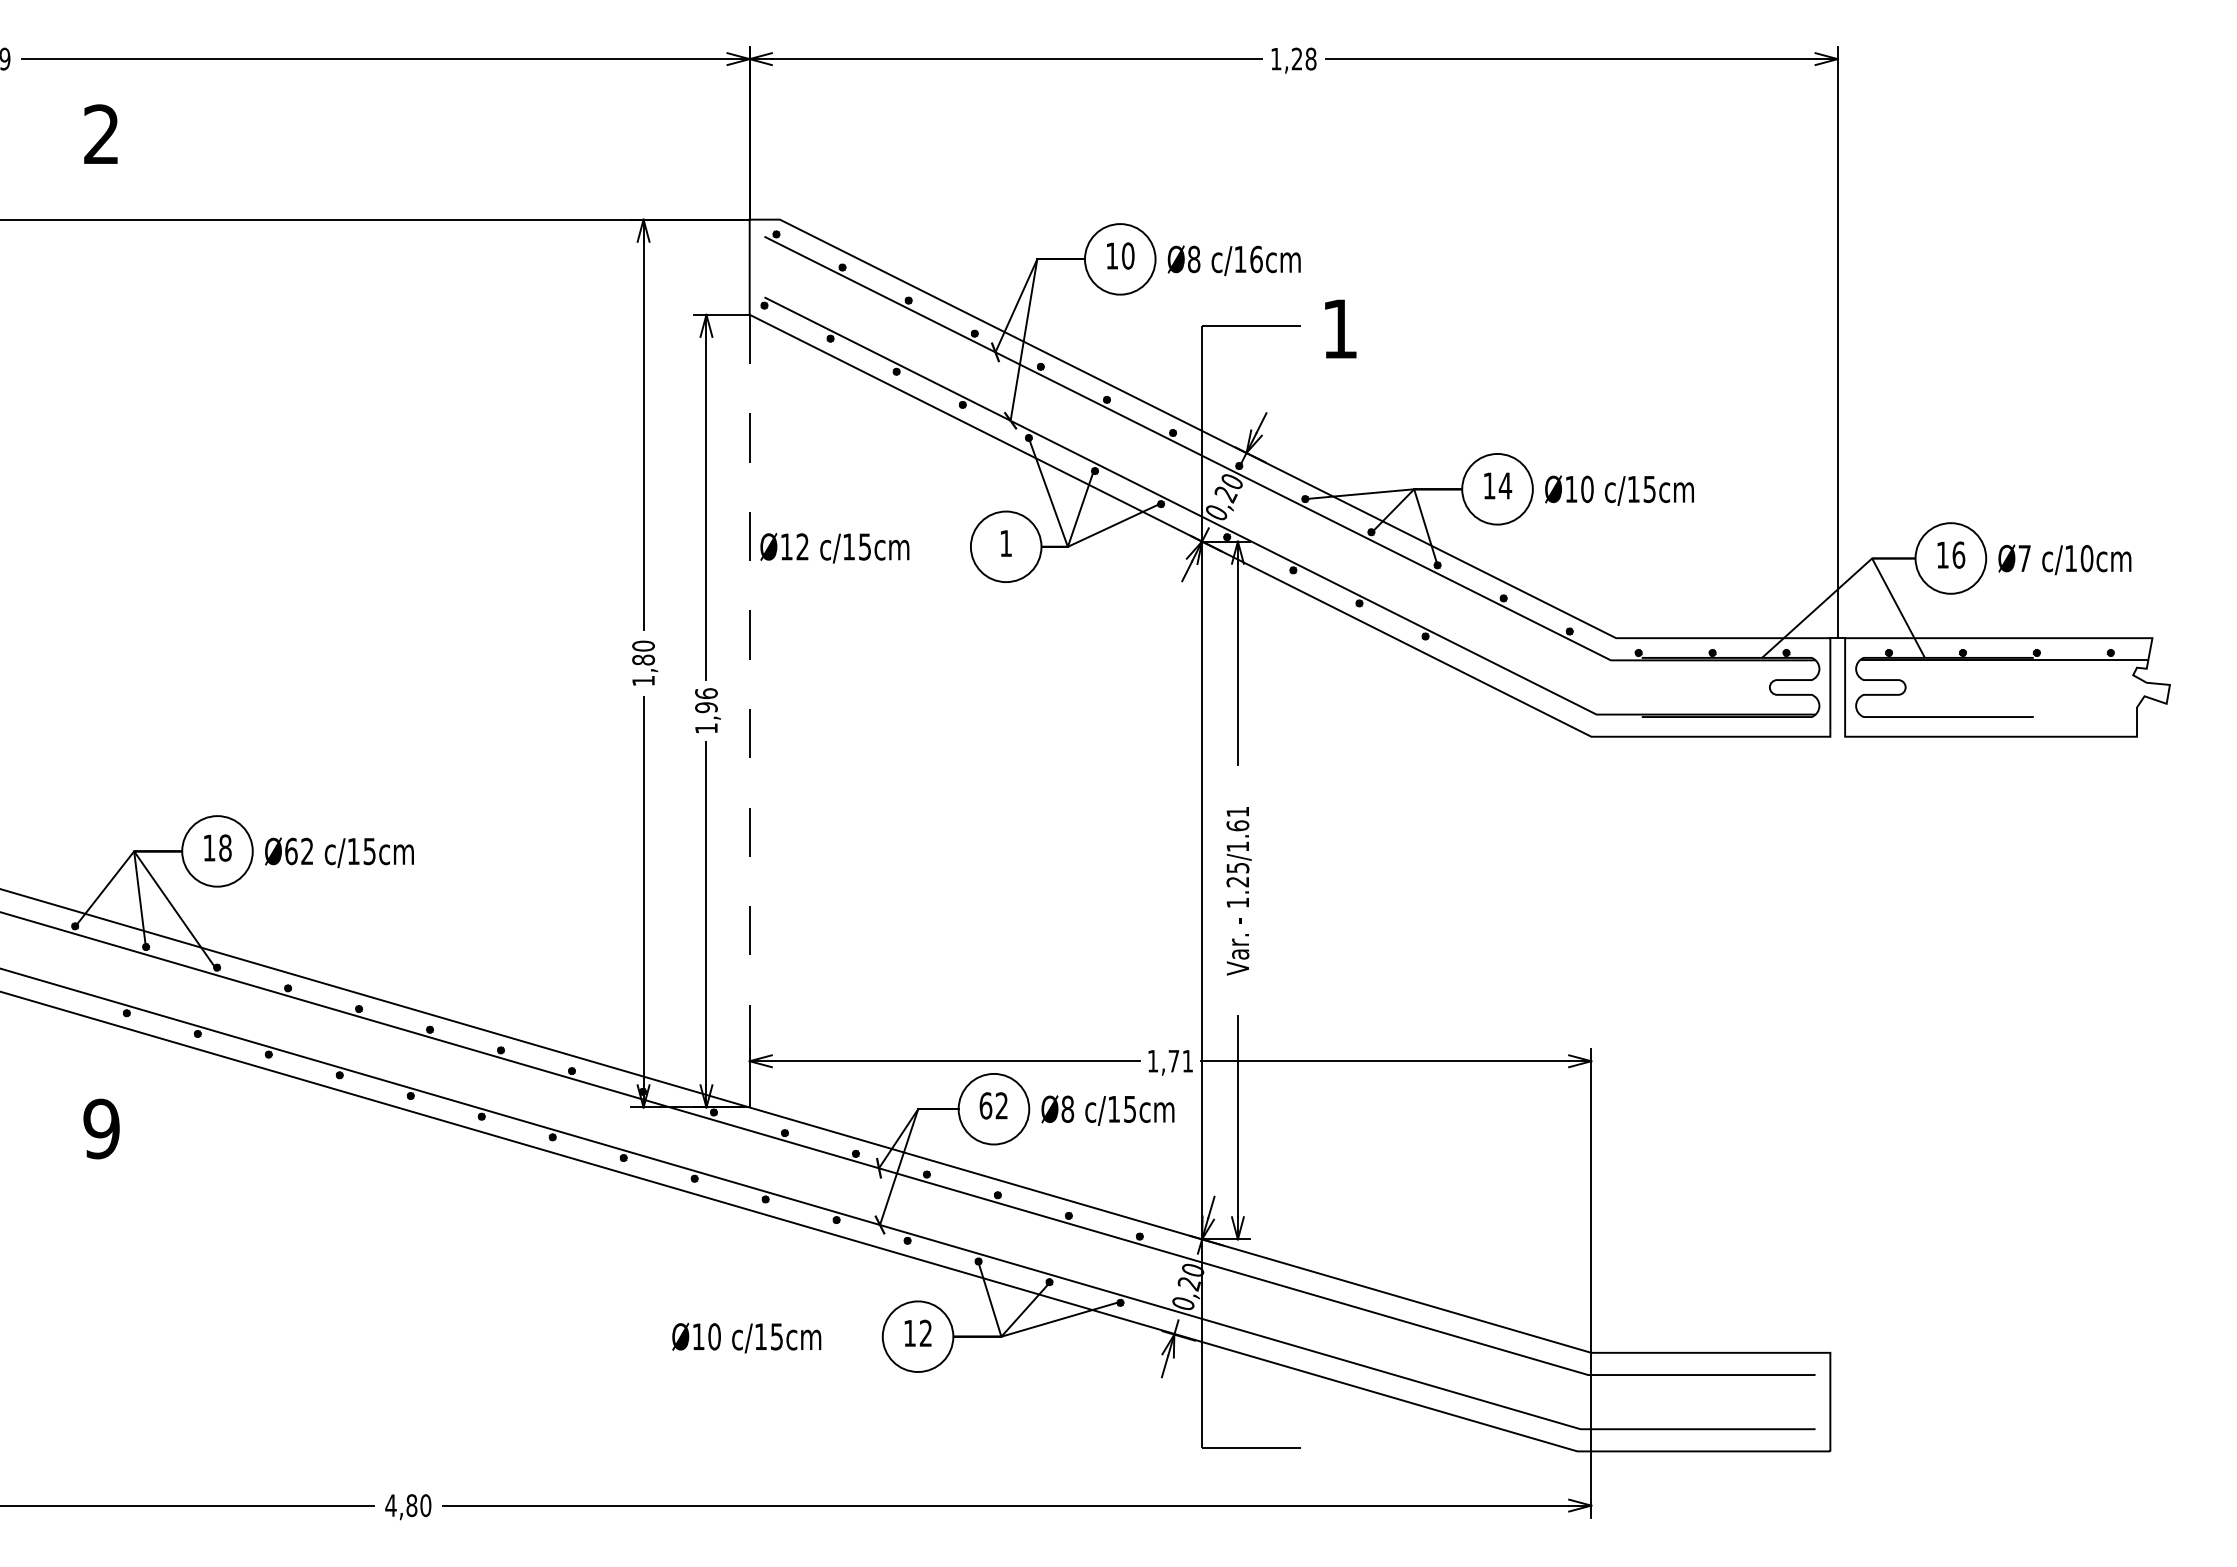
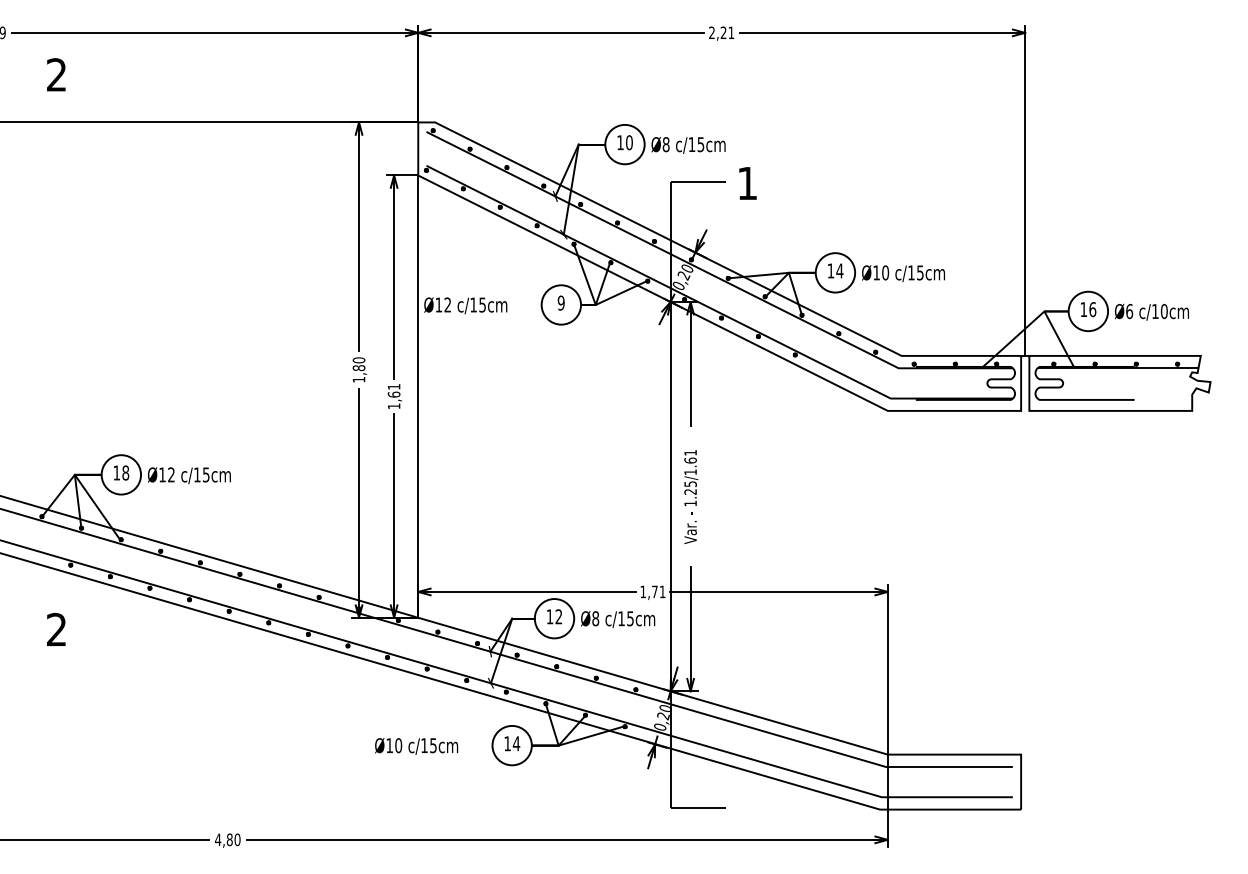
text: (1293, 58) -> (721, 32), 1,28 -> 2,21
text: (1255, 259) -> (700, 144), c/16cm -> c/15cm
text: (1004, 542) -> (560, 302), 1 -> 9
text: (2024, 558) -> (1129, 311), Ø7 -> Ø6
text: (705, 700) -> (393, 390), 1,96 -> 1,61
line: (750, 712) -> (418, 397), dashed -> solid
text: (291, 850) -> (162, 474), Ø62 -> Ø12
text: (984, 1105) -> (549, 616), 62 -> 12
text: (101, 1128) -> (56, 629), 9 -> 2
text: (925, 1332) -> (516, 743), 12 -> 14

